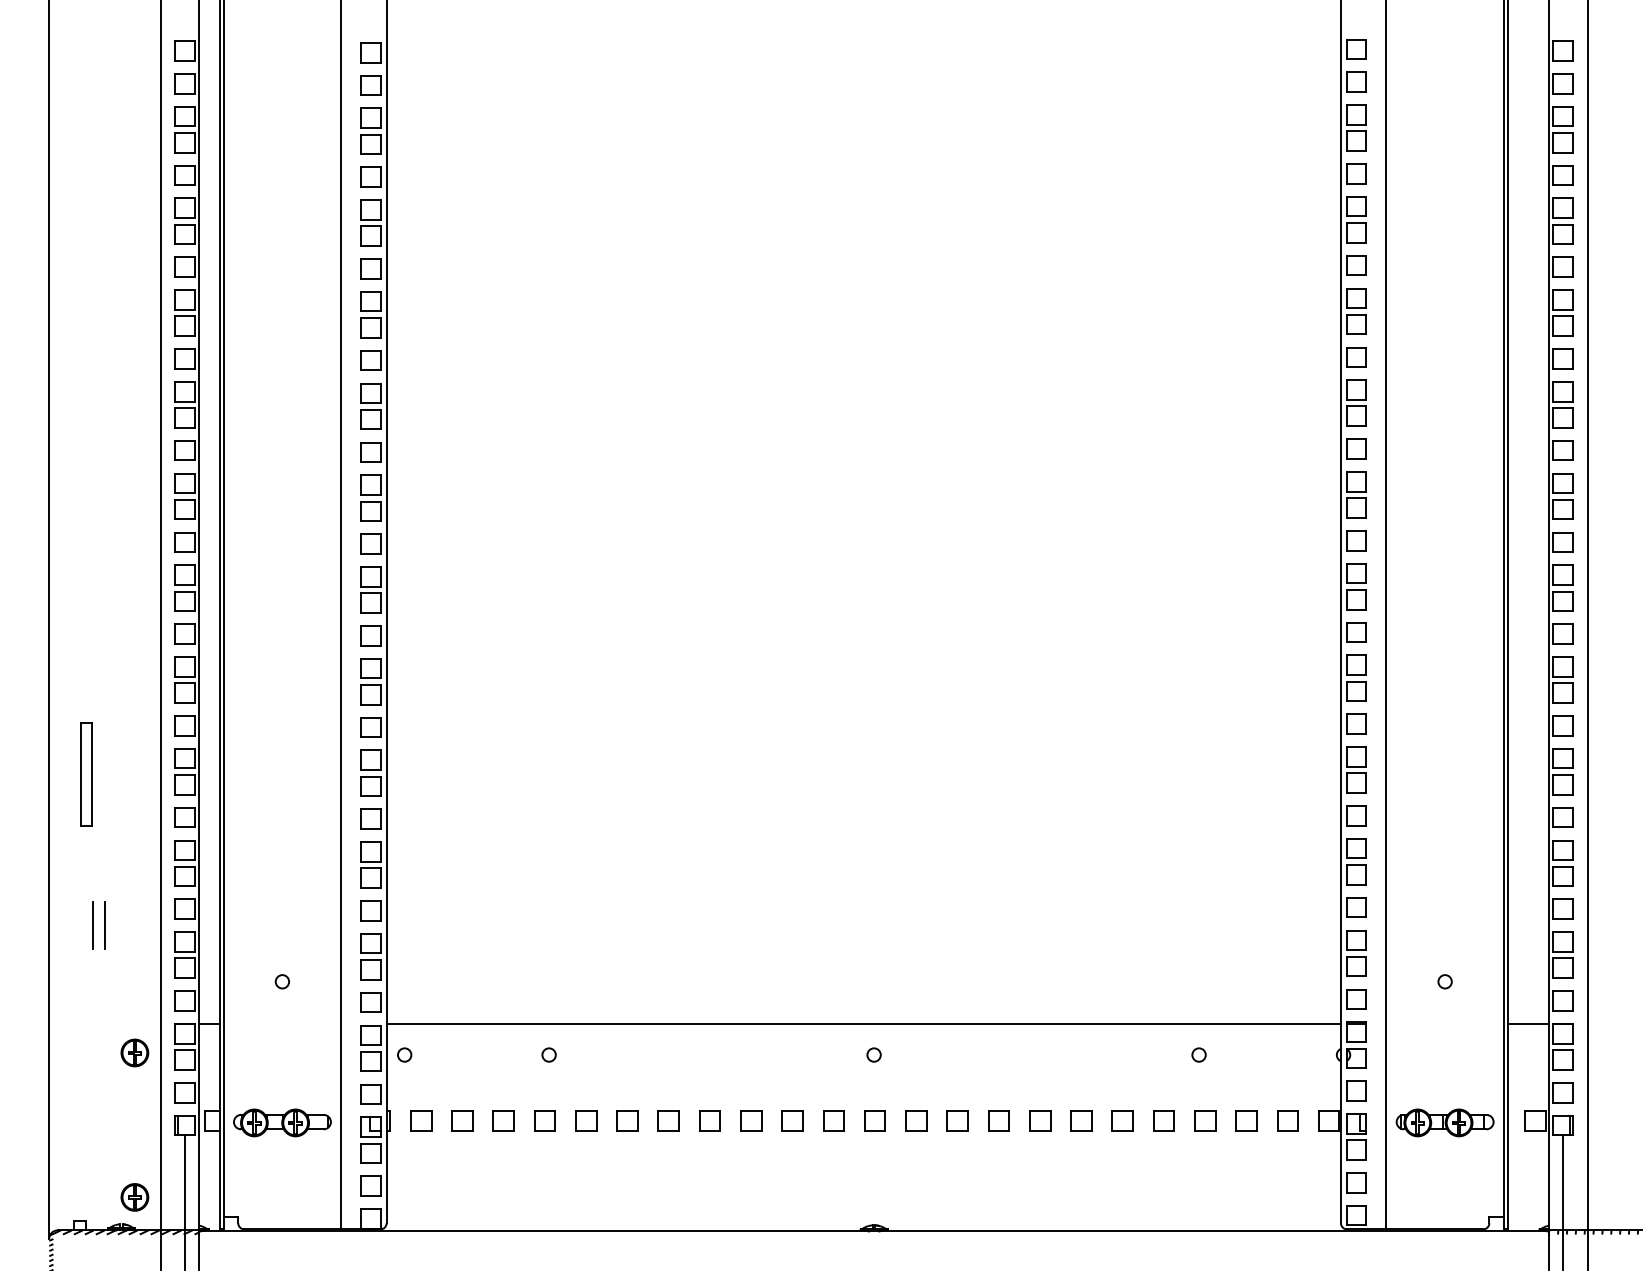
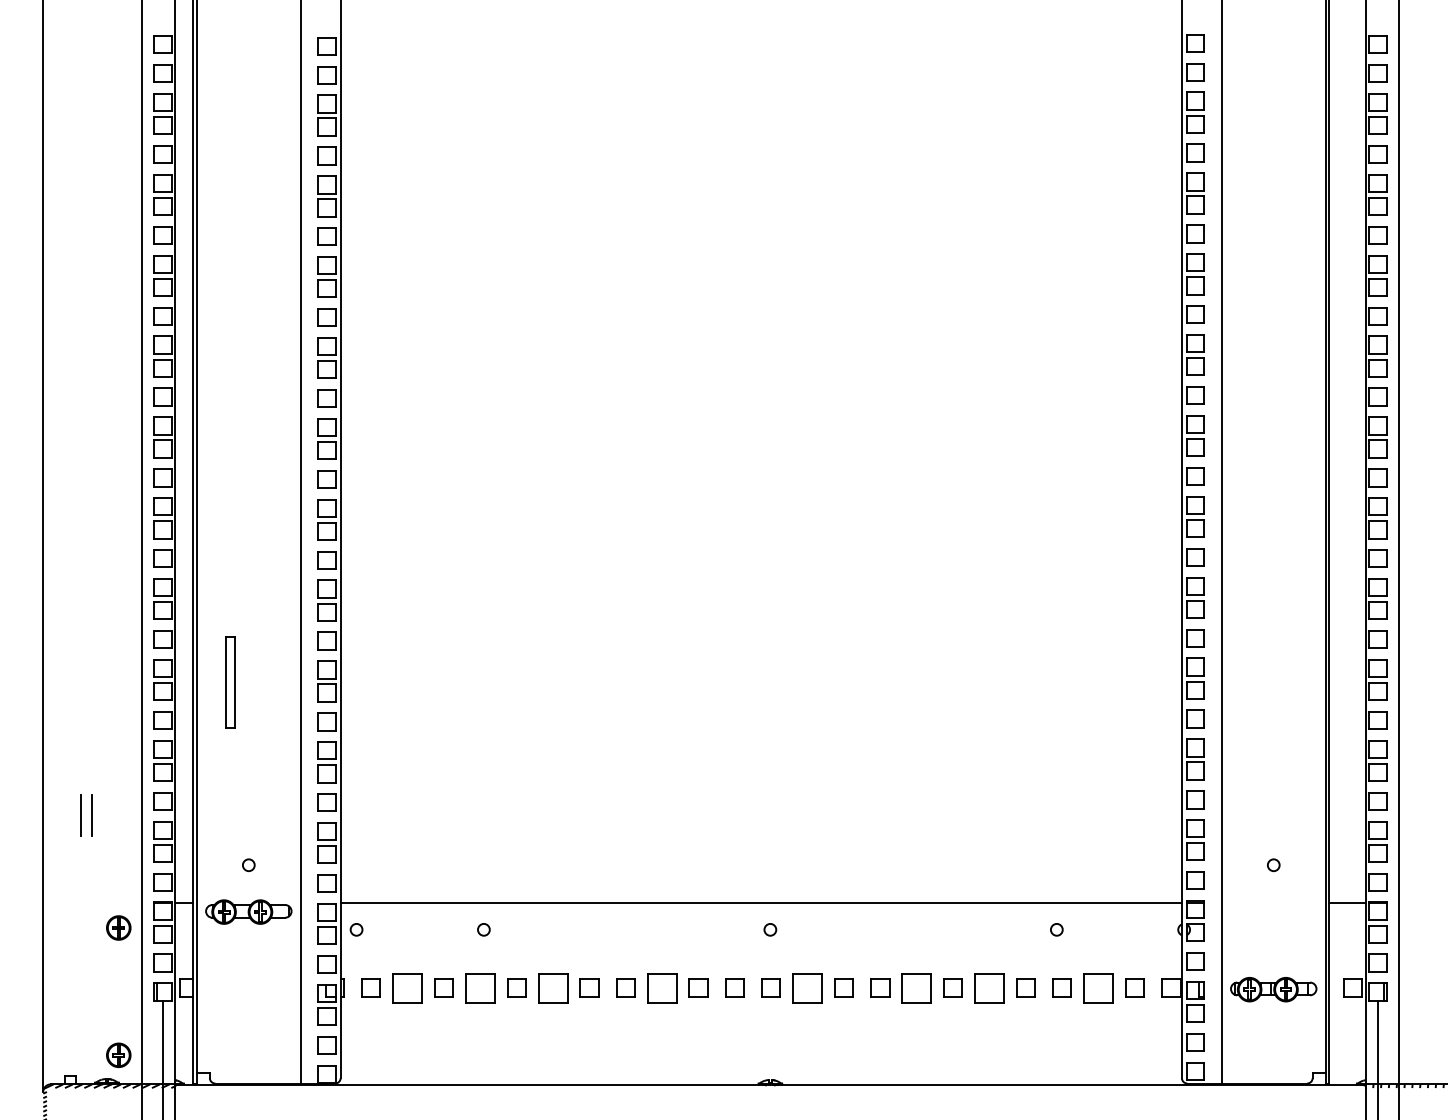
part: (86, 774) -> (230, 682), moved
part: (462, 1120) -> (407, 987), size x1.6
part: (544, 1120) -> (479, 987), size x1.6
part: (627, 1120) -> (552, 987), size x1.6
part: (751, 1120) -> (662, 987), size x1.6
part: (916, 1120) -> (807, 987), size x1.6
part: (1040, 1120) -> (917, 987), size x1.6
part: (1122, 1120) -> (989, 987), size x1.6
part: (1246, 1120) -> (1098, 987), size x1.6
part: (282, 1122) -> (248, 911), moved

